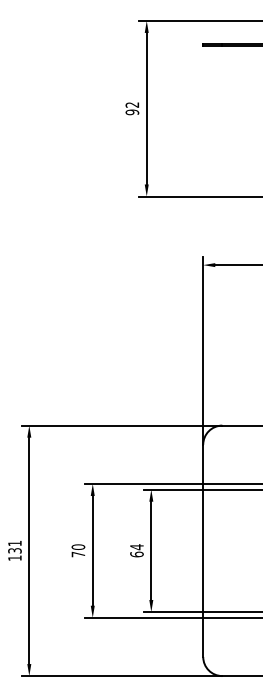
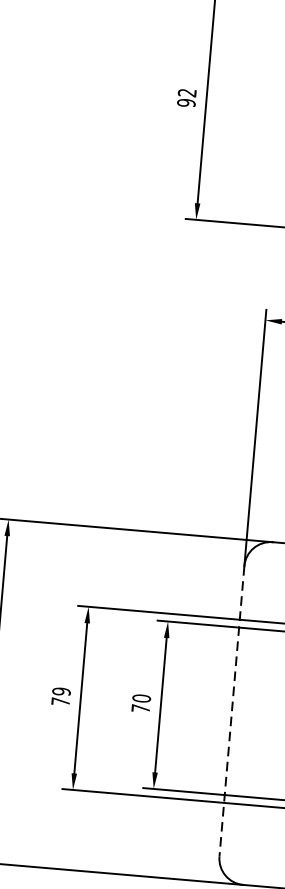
text: (78, 546) -> (61, 690), 70 -> 79
text: (136, 550) -> (140, 703), 64 -> 70
line: (203, 551) -> (232, 712), solid -> dashed

